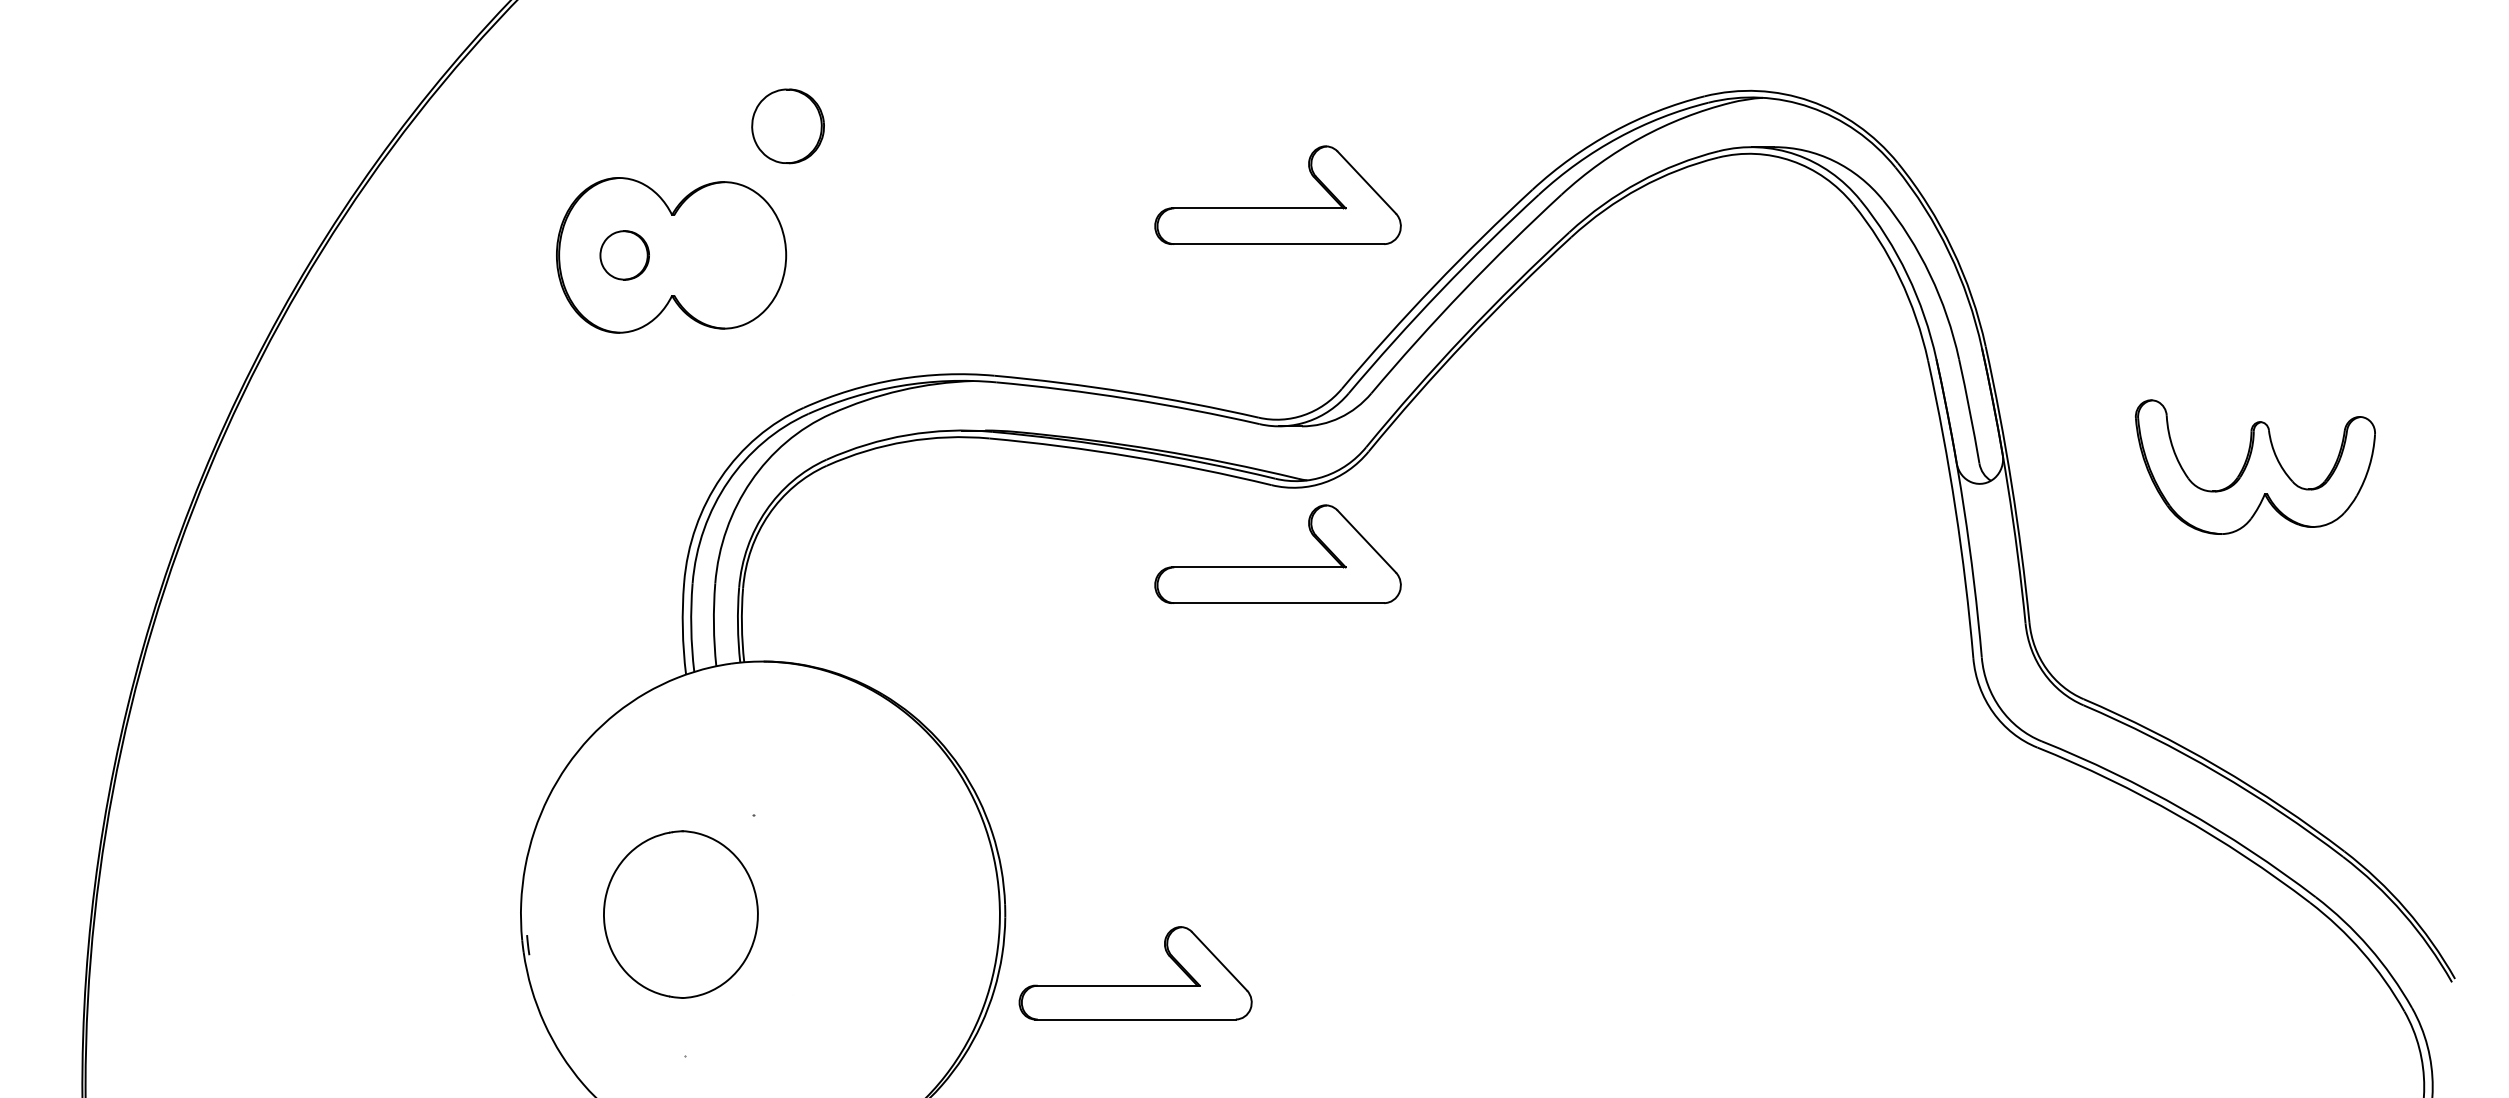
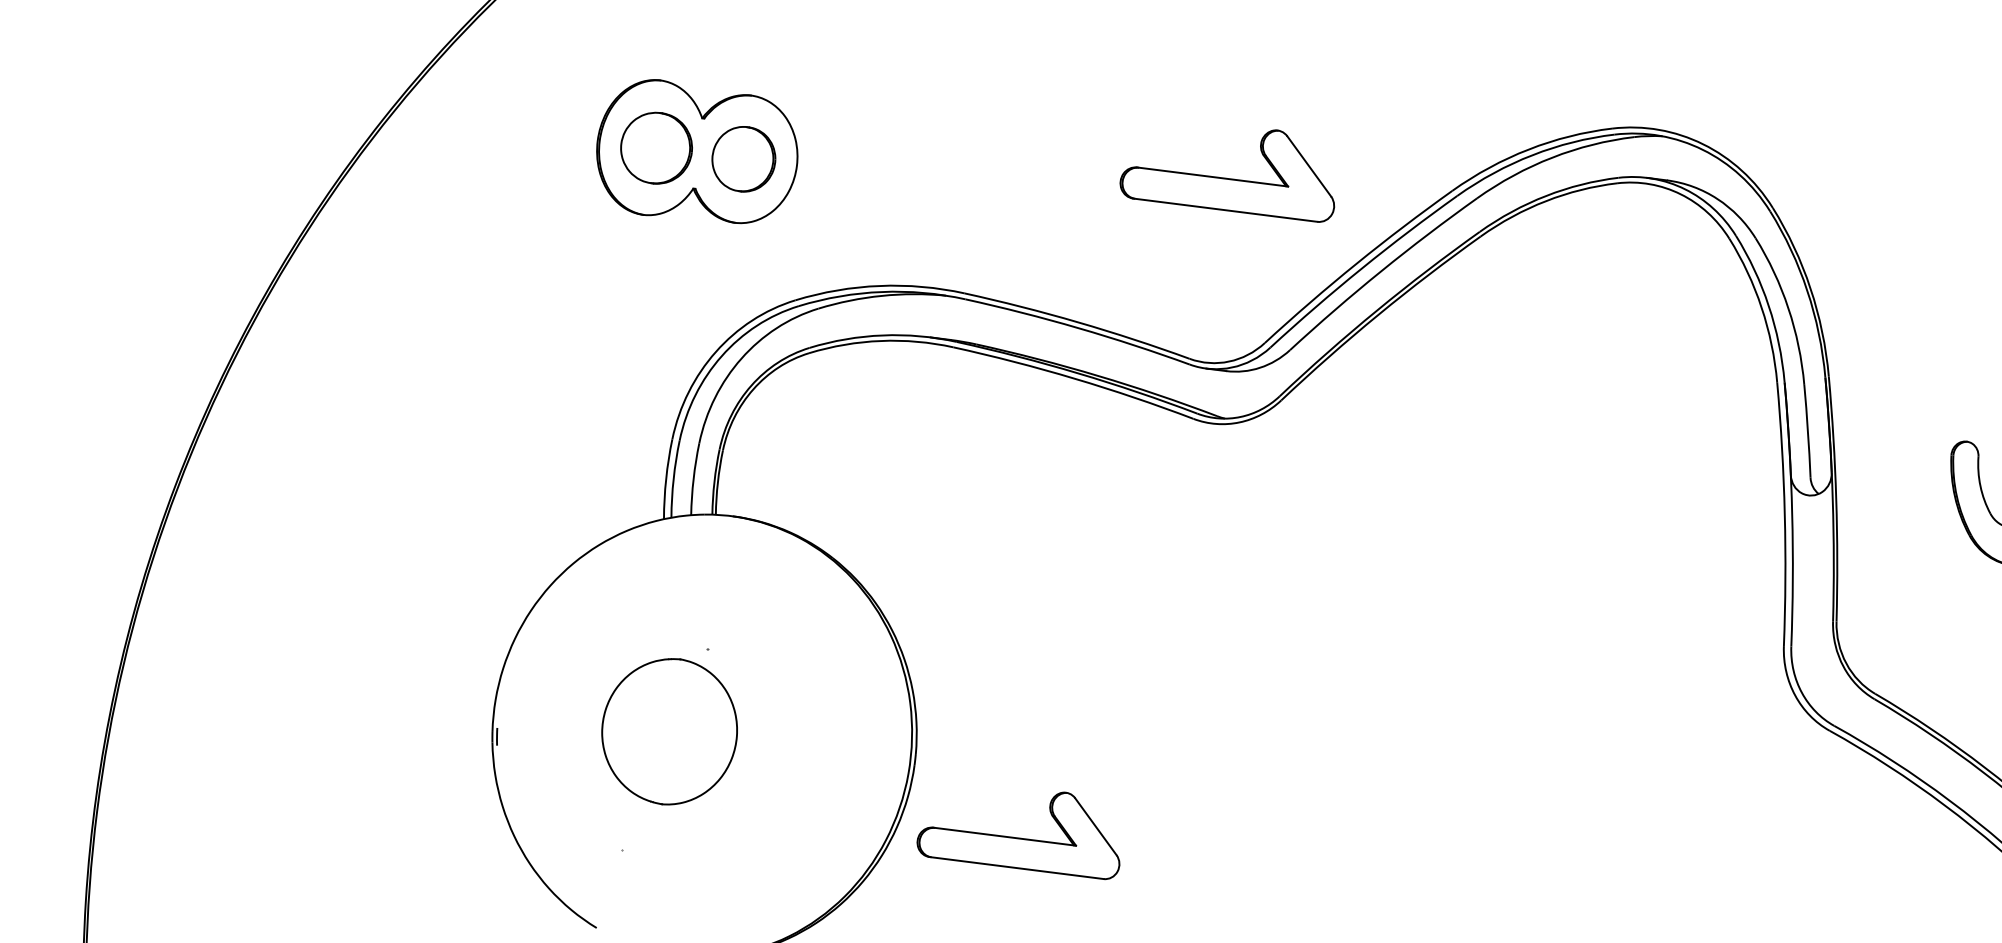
part: (787, 126) -> (743, 159), moved
part: (624, 255) -> (656, 148), size x1.67
part: (1277, 566) -> (1189, 490), removed
part: (680, 914) -> (669, 731), moved

